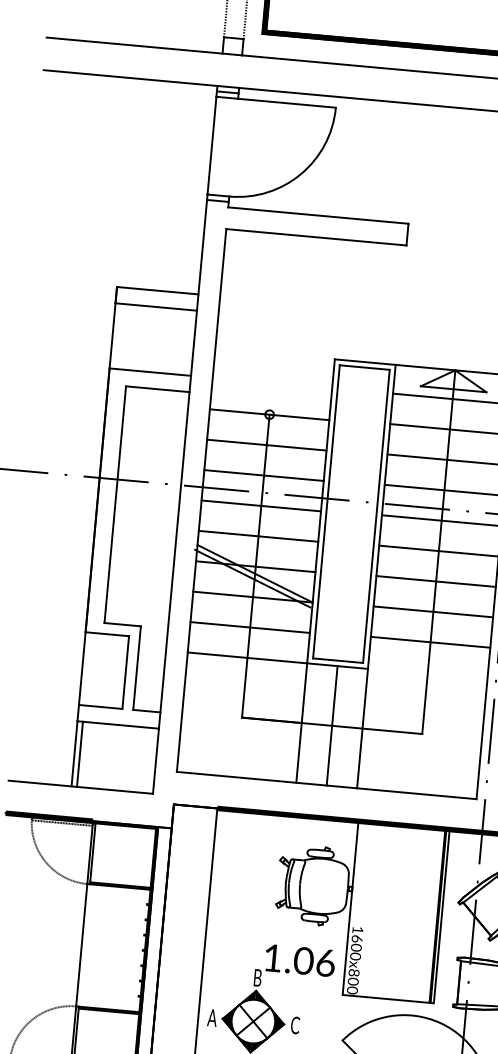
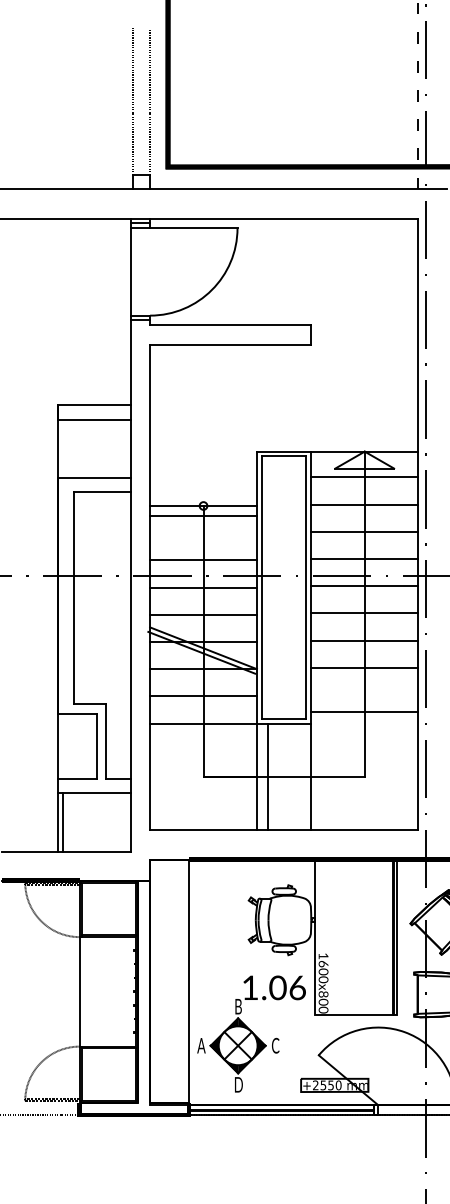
line: (266, 445) -> (203, 516), moved
line: (430, 641) -> (364, 711), moved
line: (332, 725) -> (268, 776), moved

